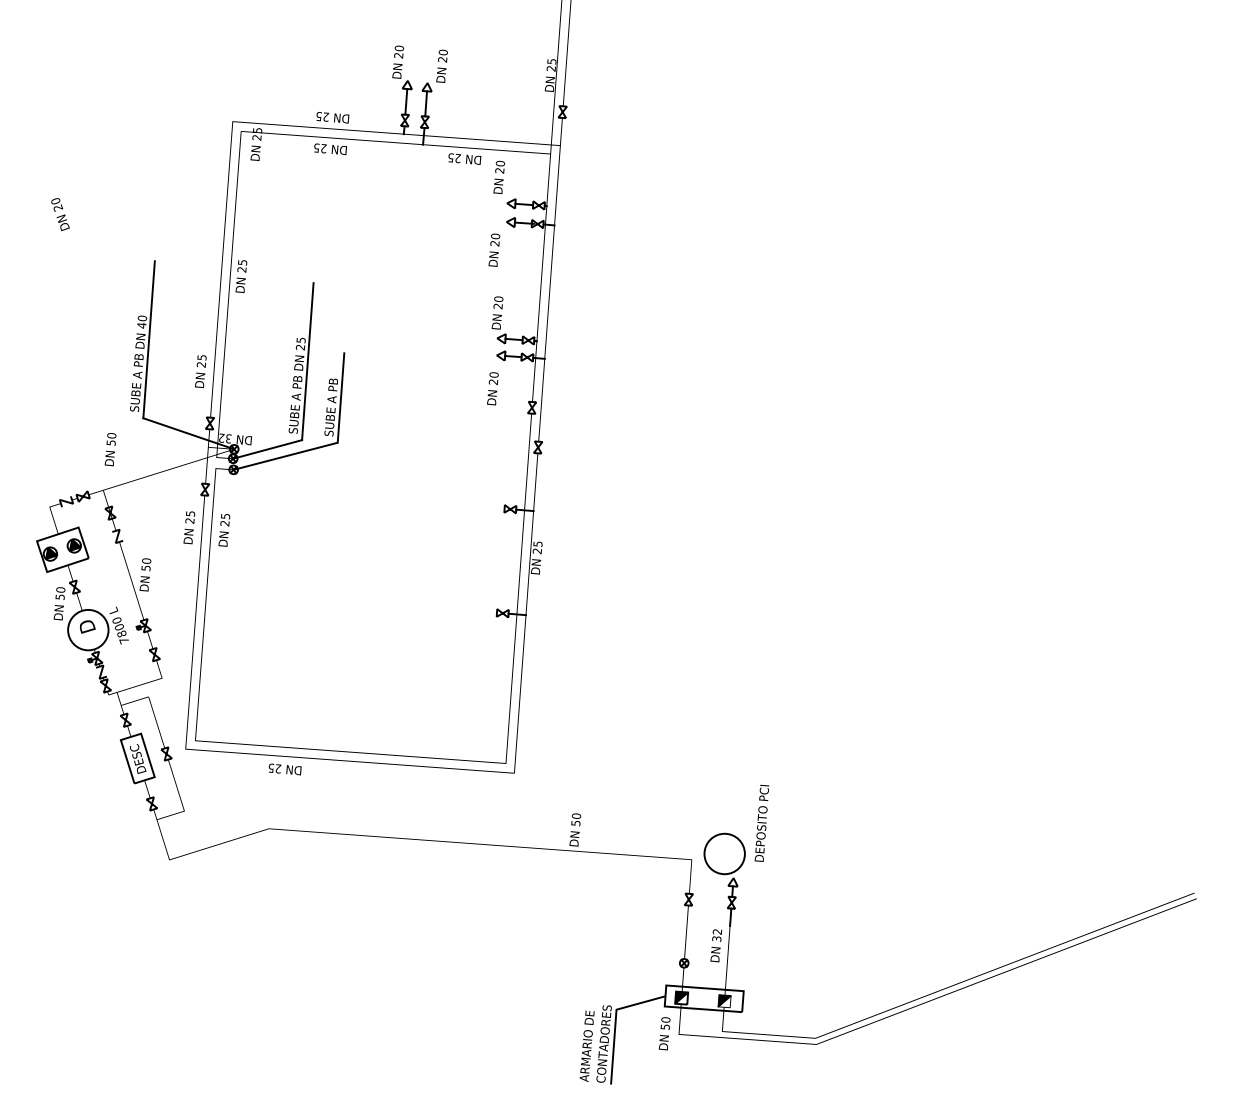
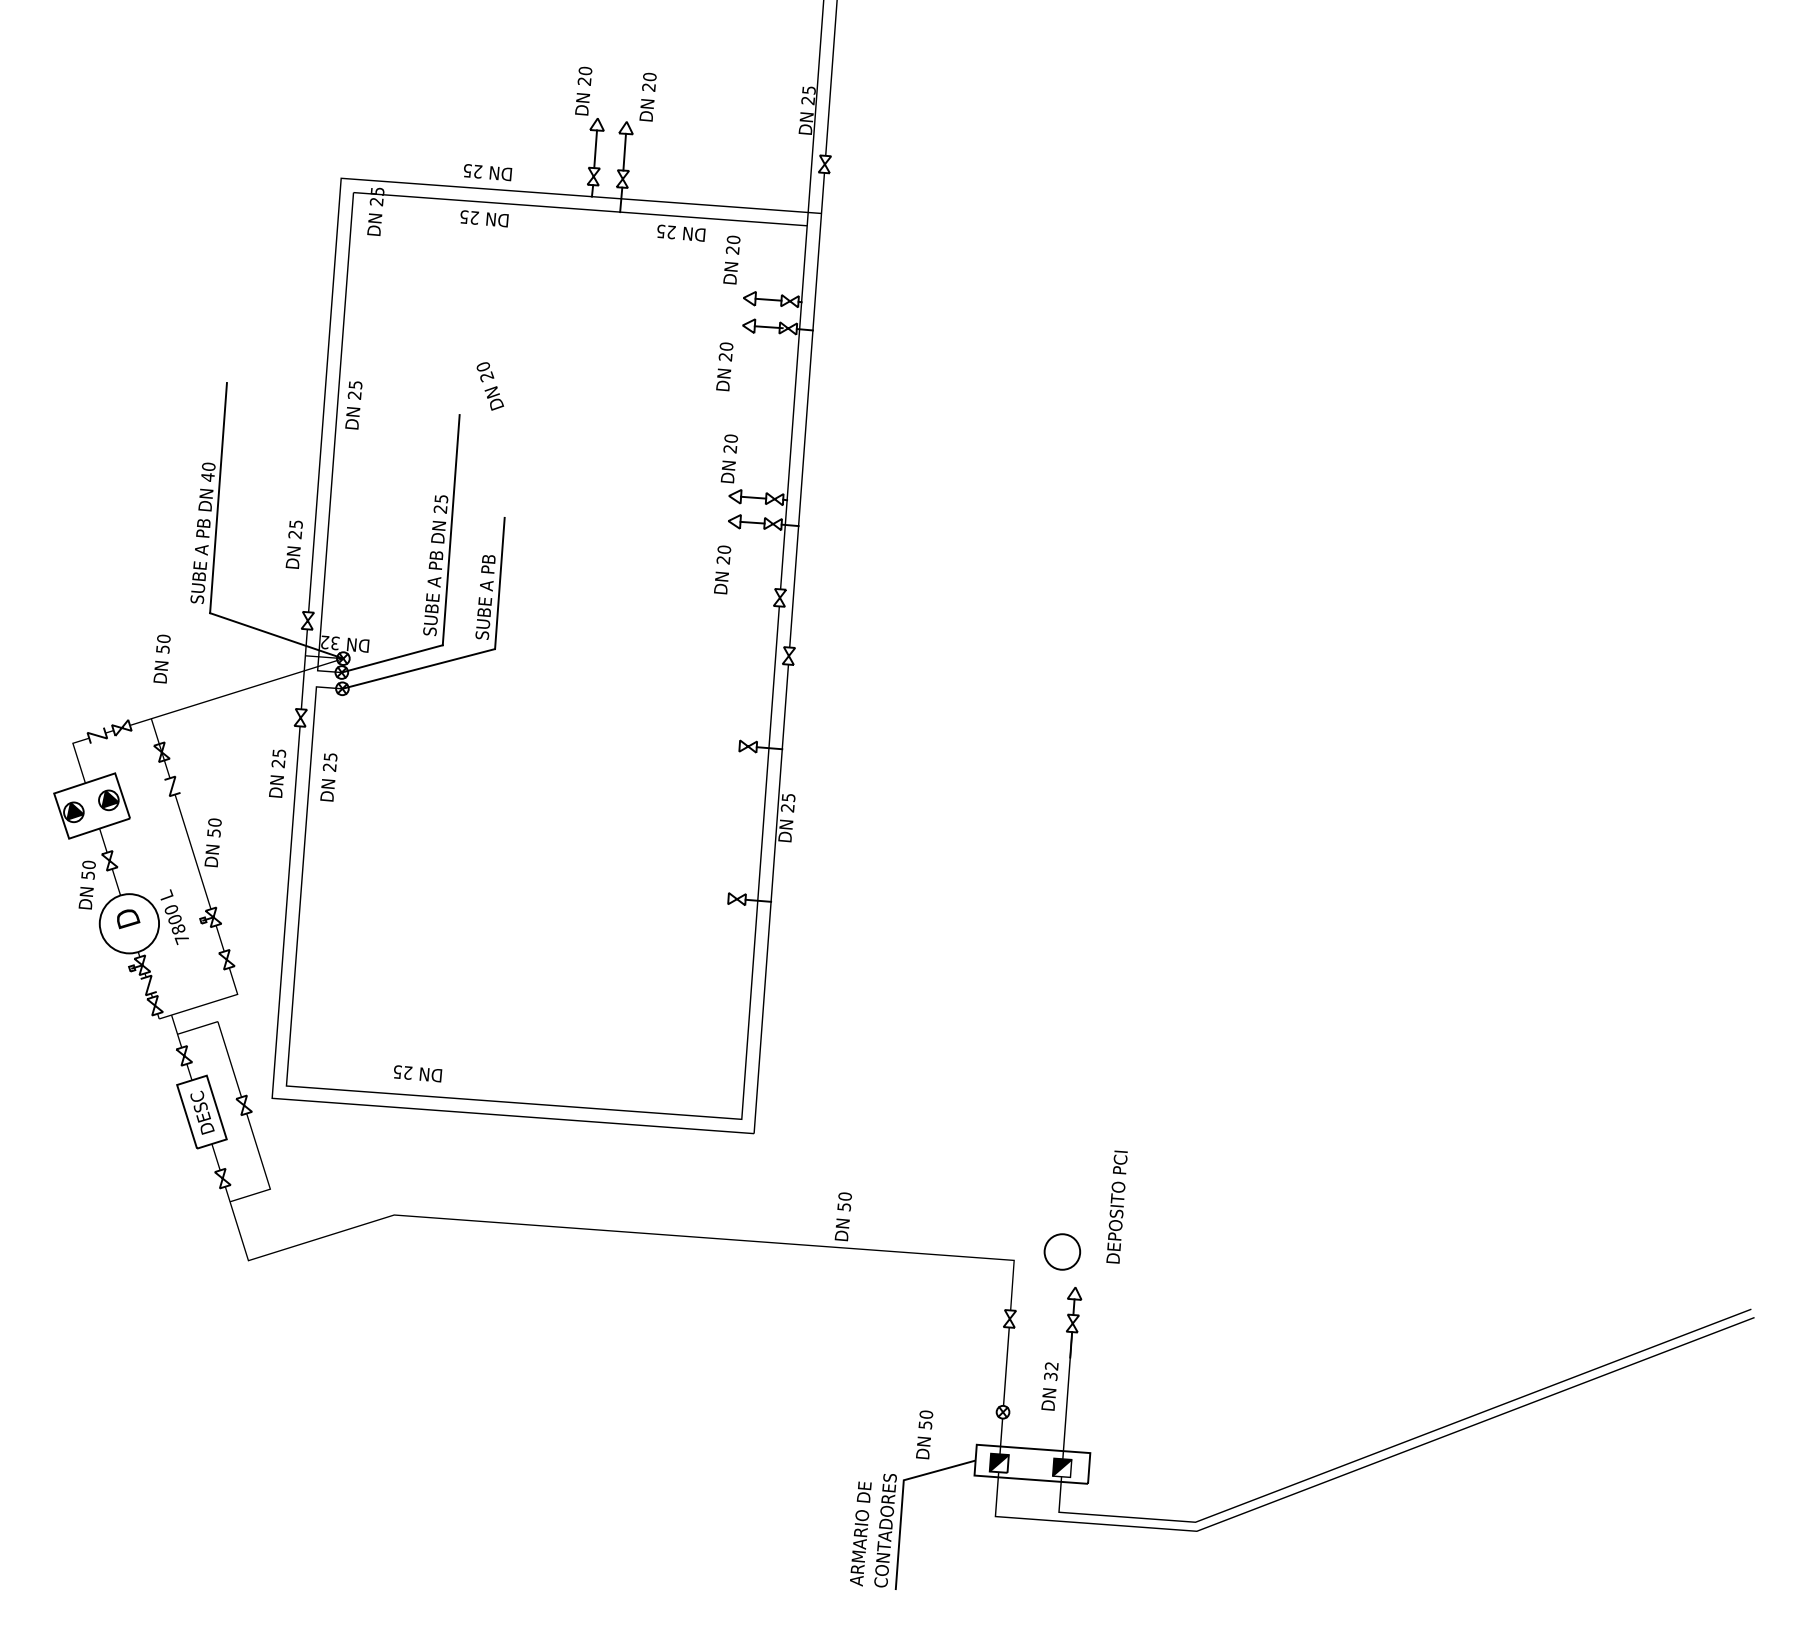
text: (60, 214) -> (490, 386), moved
text: (284, 769) -> (417, 1073), moved
circle: (724, 853) -> (1062, 1251), size x0.6
text: (664, 1033) -> (924, 1434), moved

